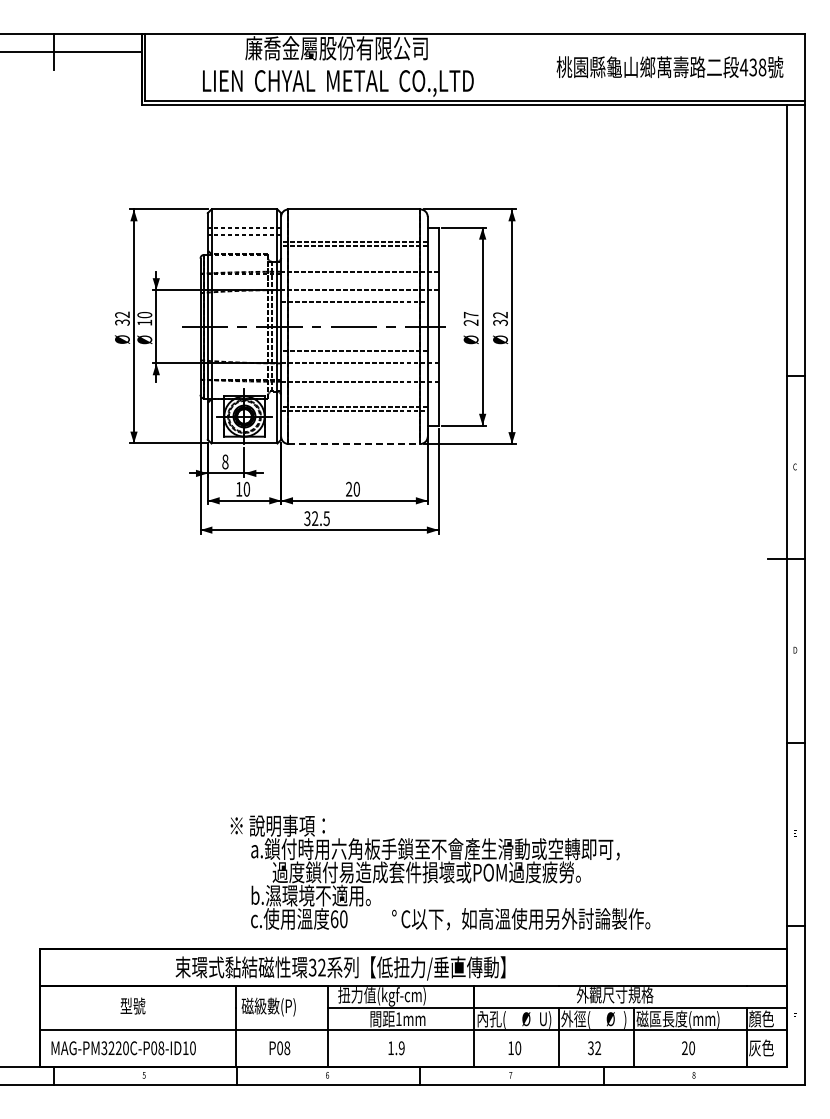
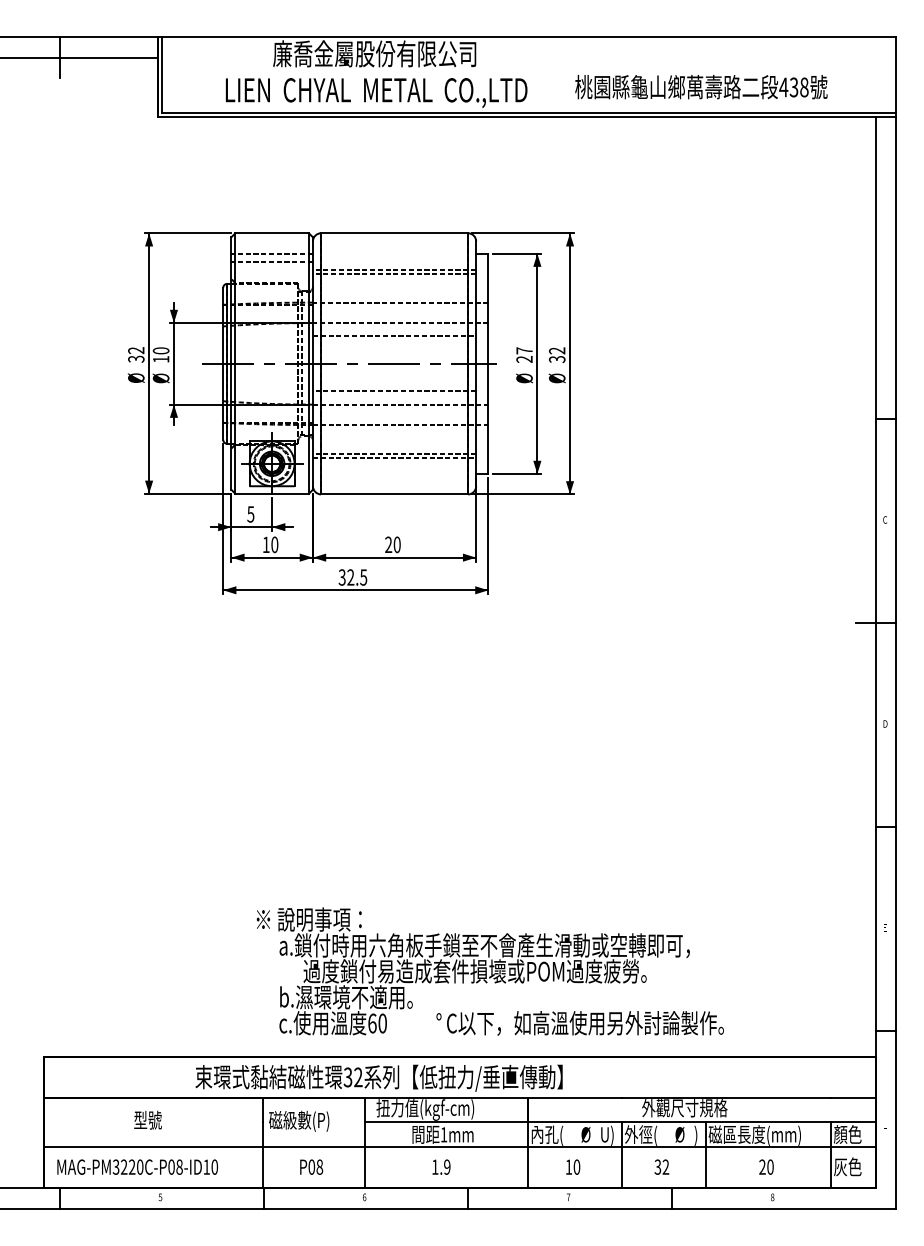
text: (669, 67) -> (700, 87), moved
line: (354, 444) -> (394, 494), dashed -> solid
text: (225, 461) -> (251, 513), 8 -> 5

